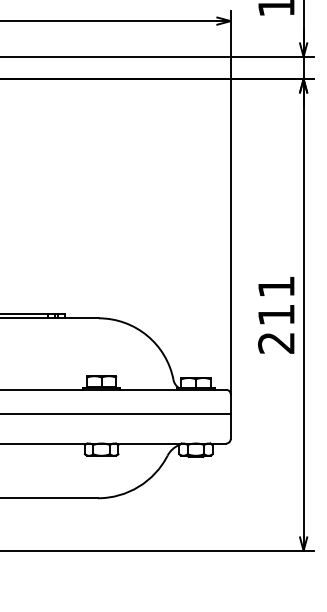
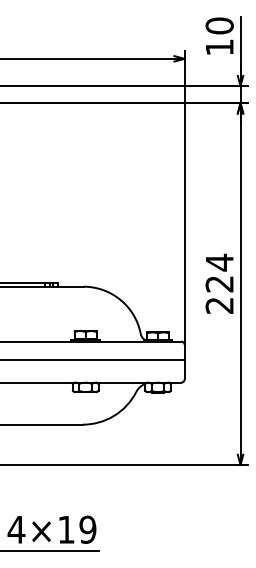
text: (276, 299) -> (219, 272), 211 -> 224

